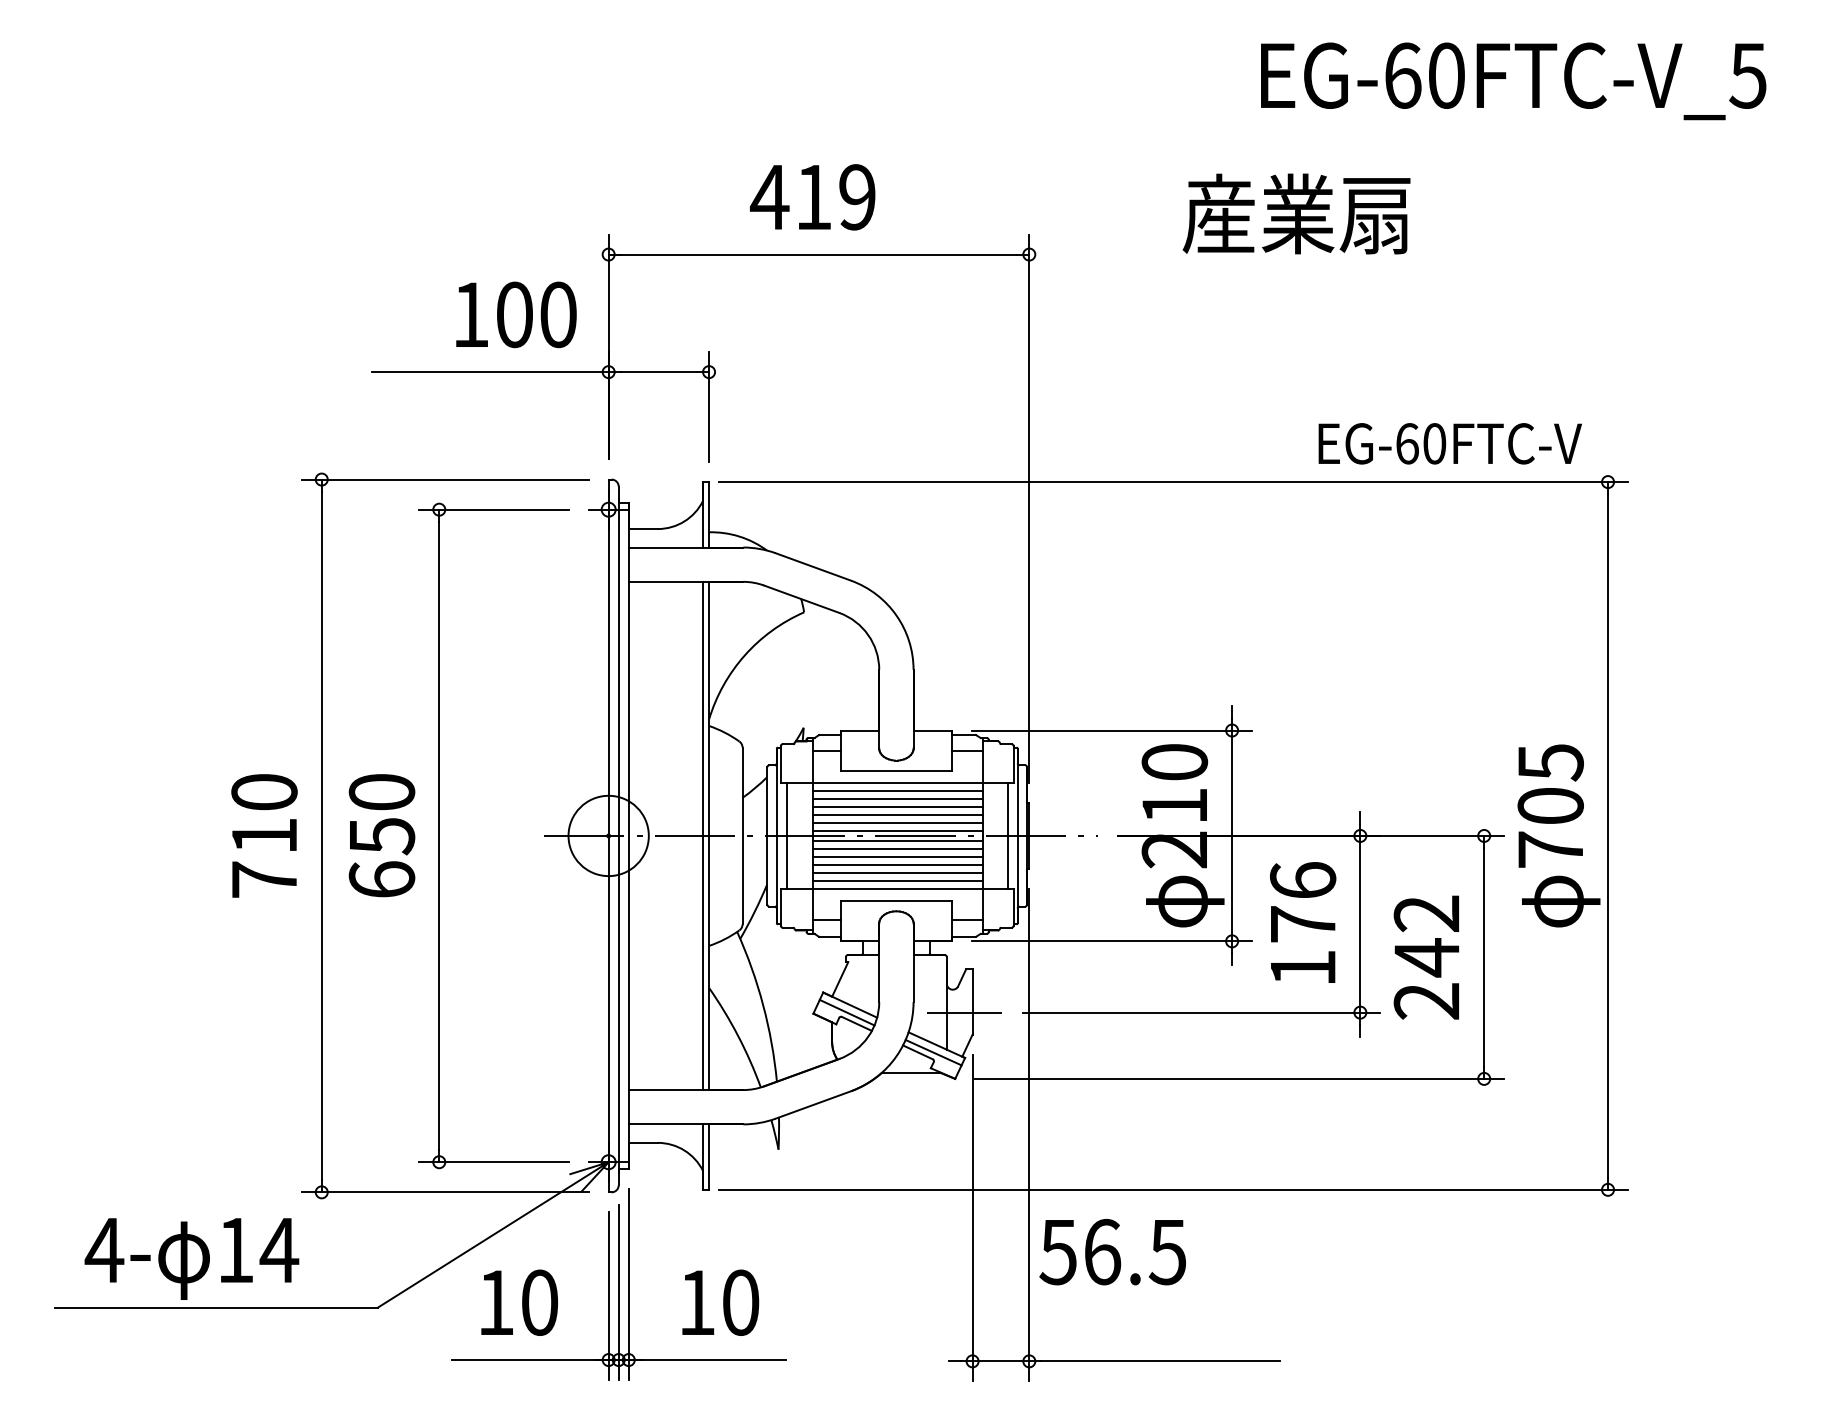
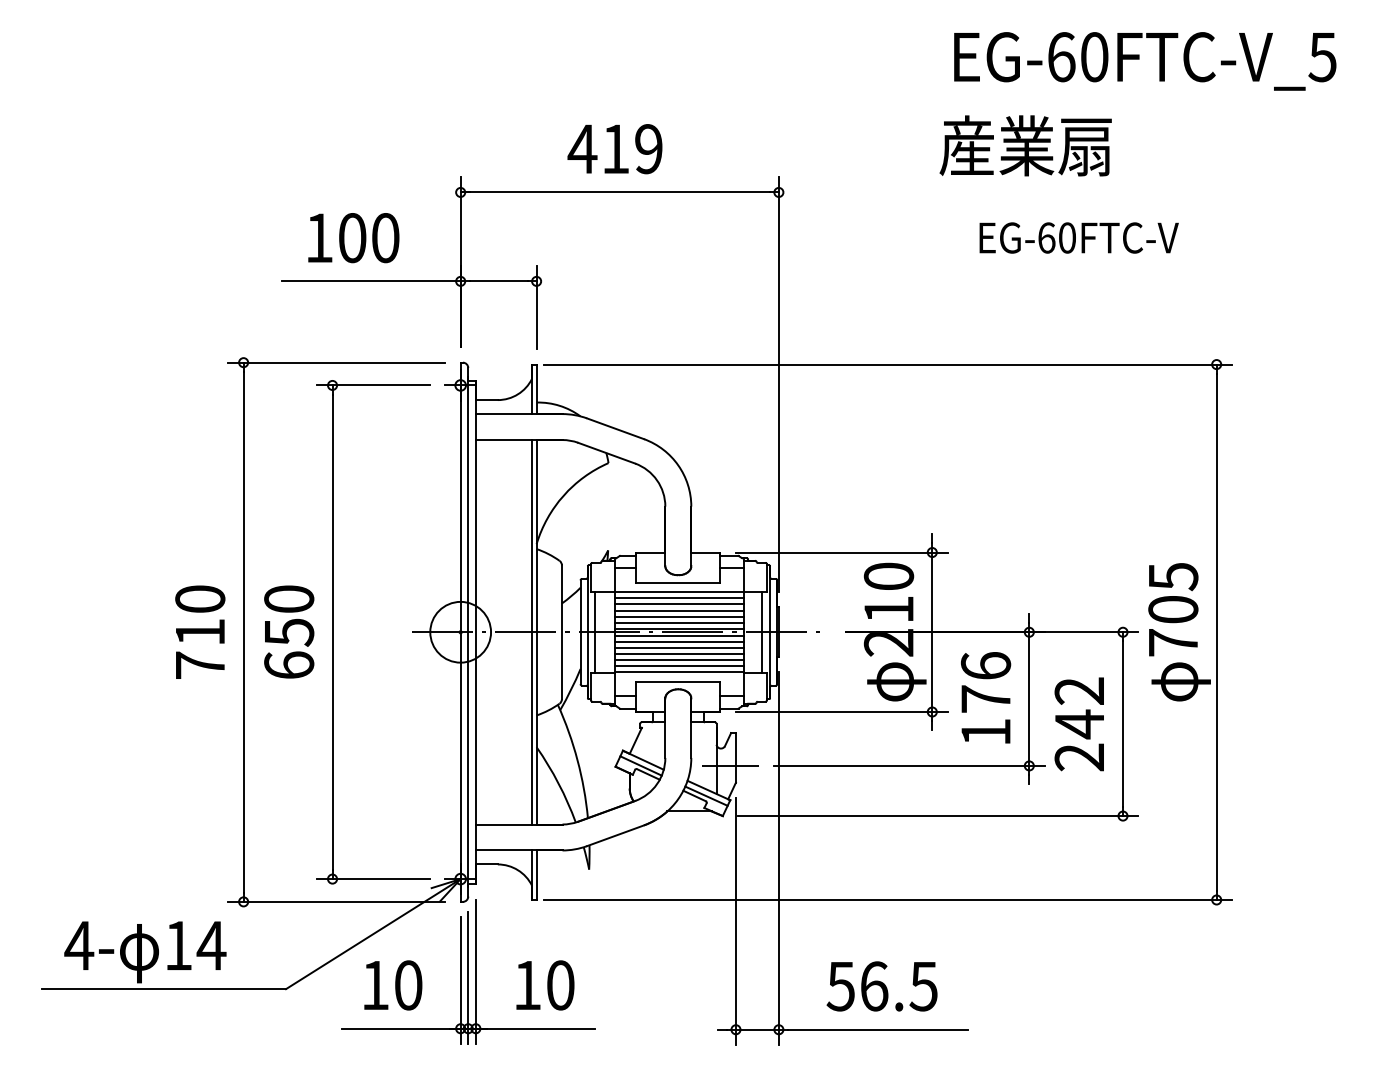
text: (1296, 213) -> (1025, 145), moved
text: (516, 314) -> (353, 237), moved
text: (1449, 443) -> (1078, 237), moved
text: (1112, 1252) -> (881, 986), moved

